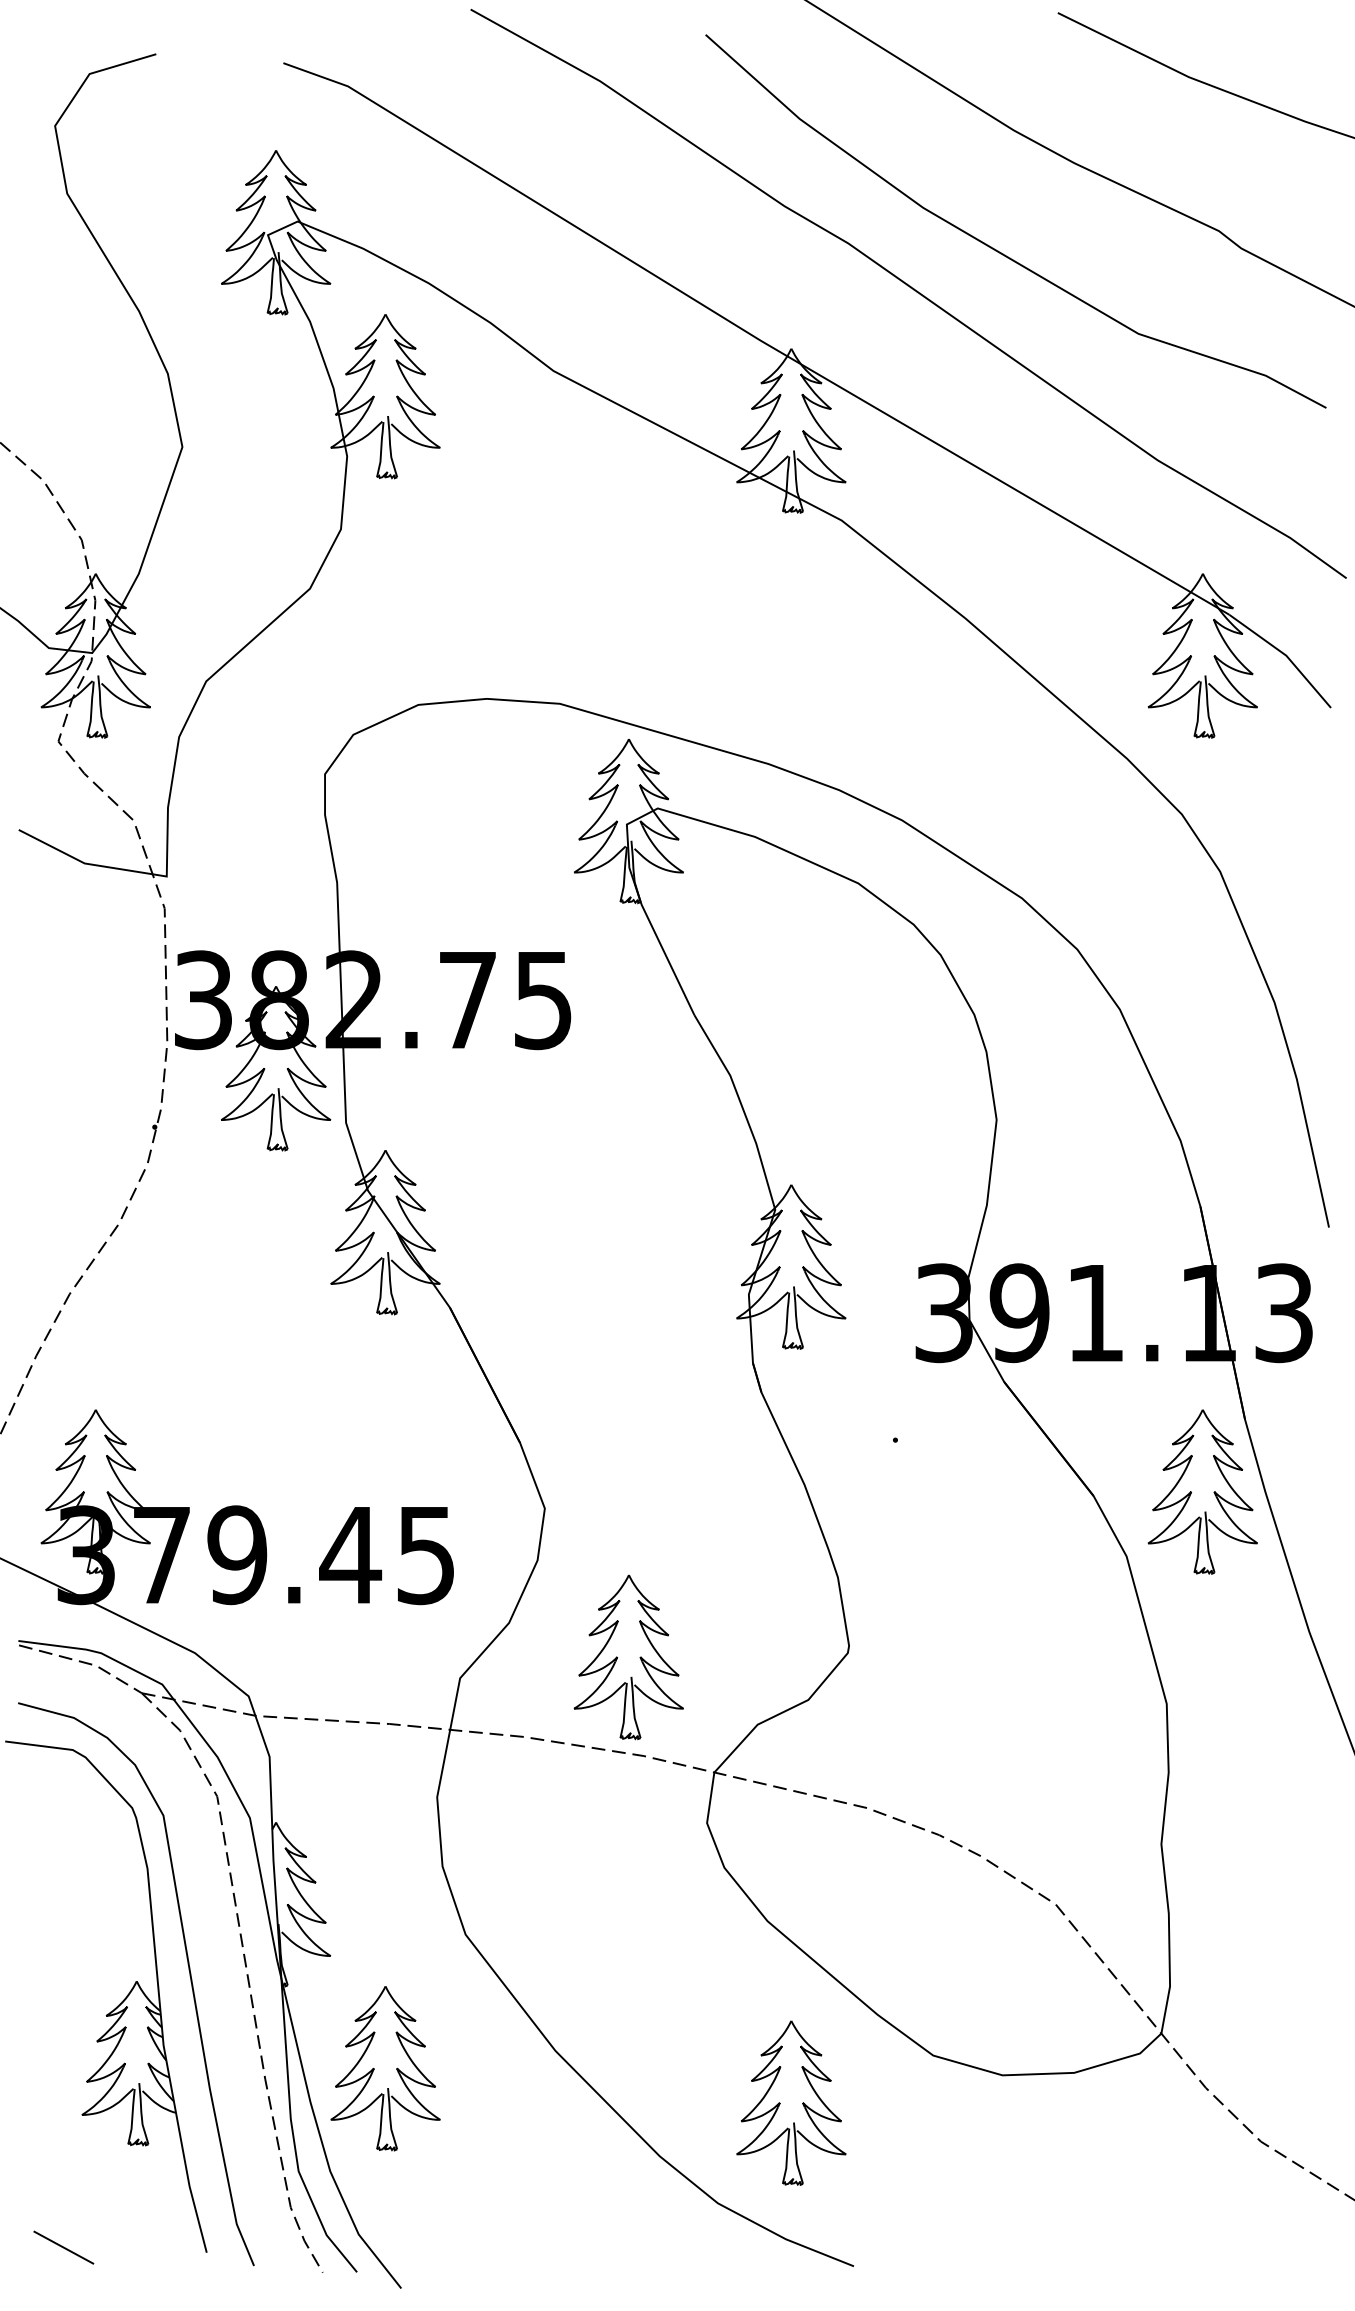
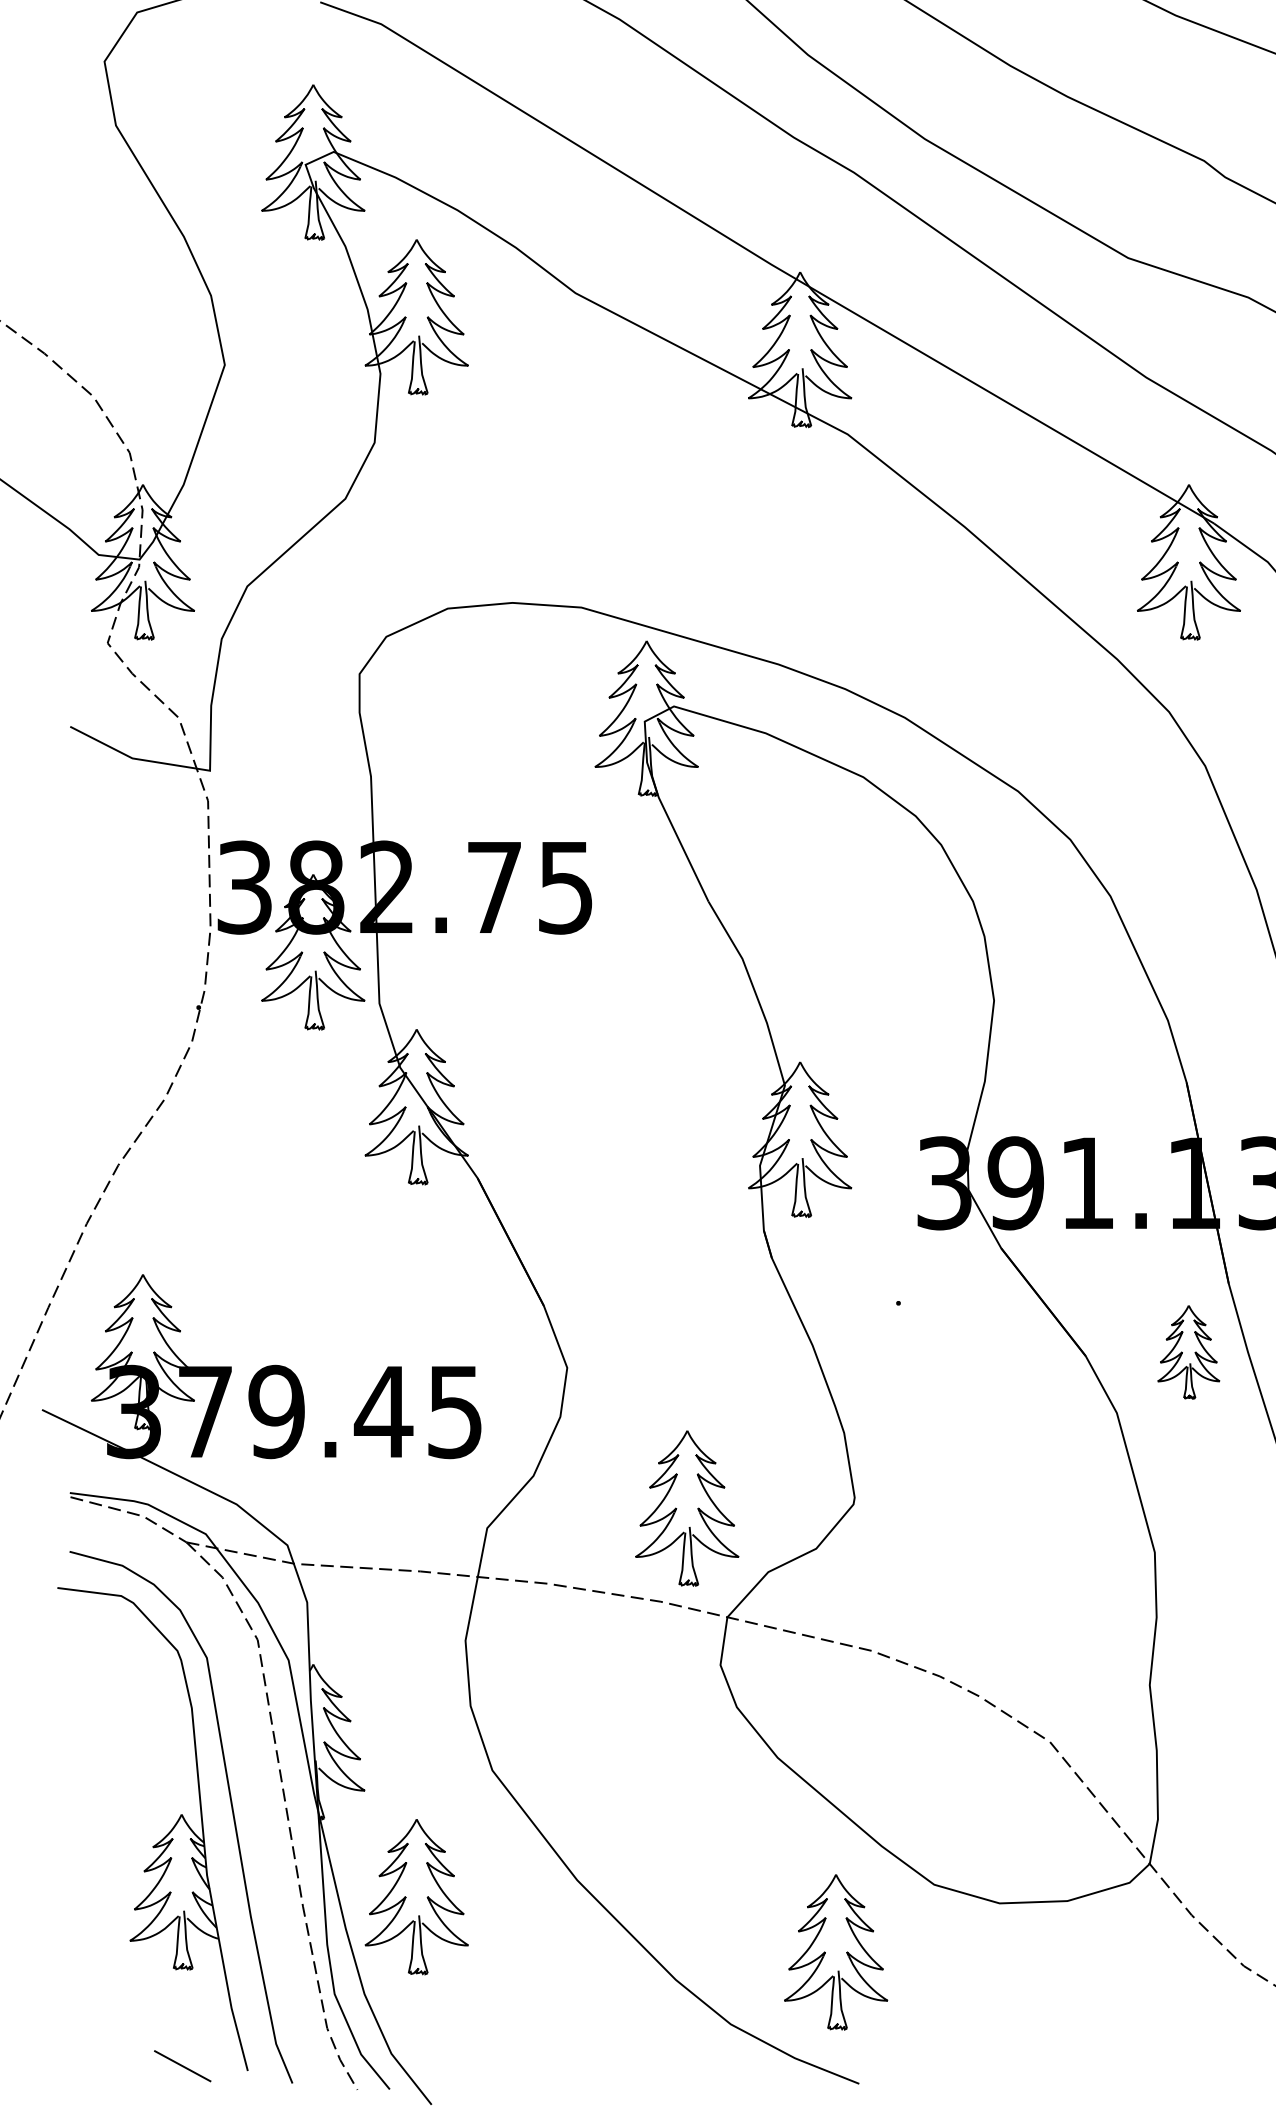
part: (1202, 1491) -> (1188, 1351), size x0.6
part: (628, 1657) -> (686, 1508), moved
part: (791, 2102) -> (836, 1951), moved
line: (63, 2247) -> (182, 2066), moved

